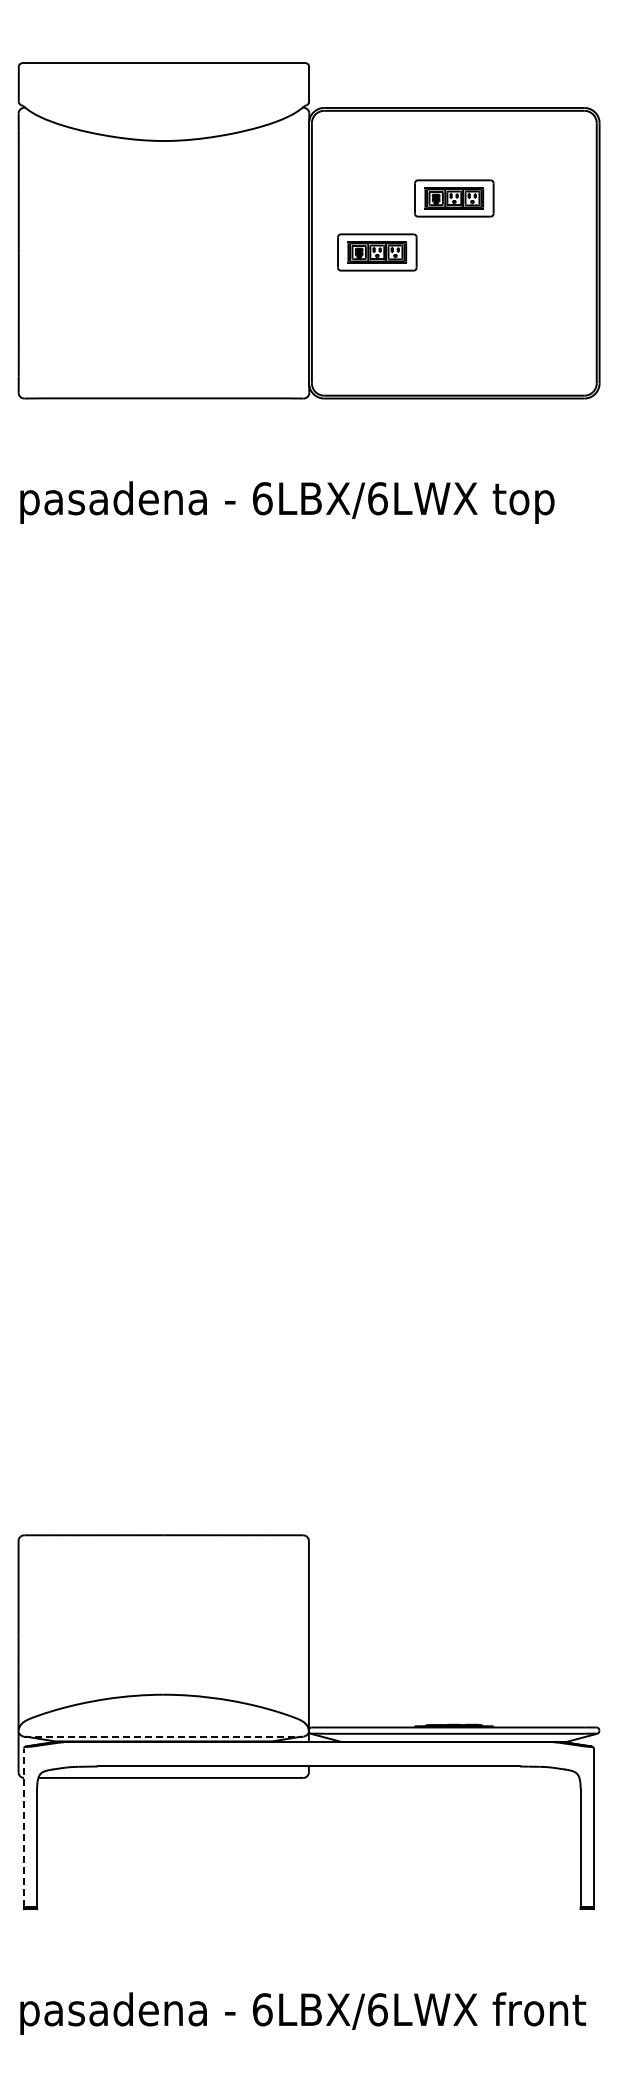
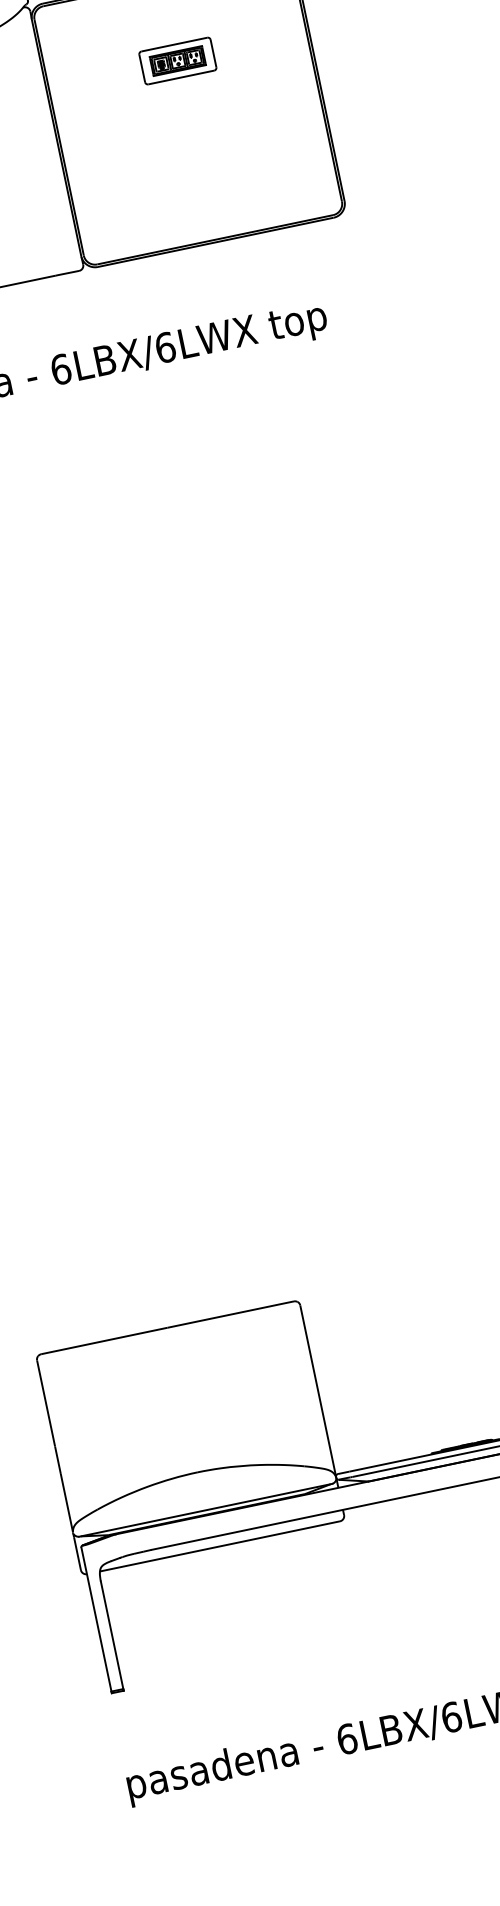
part: (377, 252) -> (118, 124), removed
line: (164, 1736) -> (206, 1510), dashed -> solid
line: (24, 1827) -> (96, 1619), dashed -> solid

